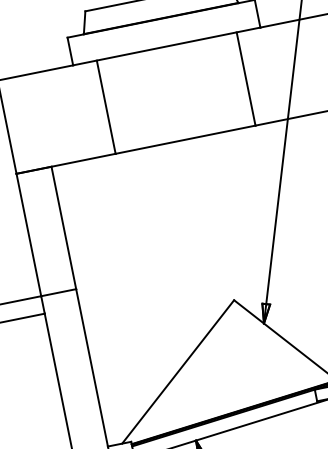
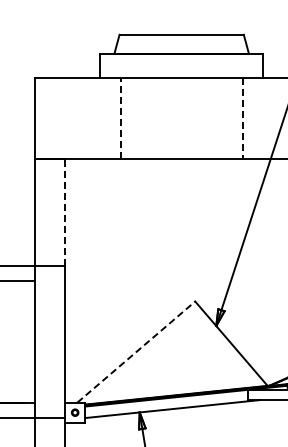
line: (246, 78) -> (242, 118), solid -> dashed
line: (105, 107) -> (120, 118), solid -> dashed
line: (64, 226) -> (65, 211), solid -> dashed
line: (178, 372) -> (136, 352), solid -> dashed

